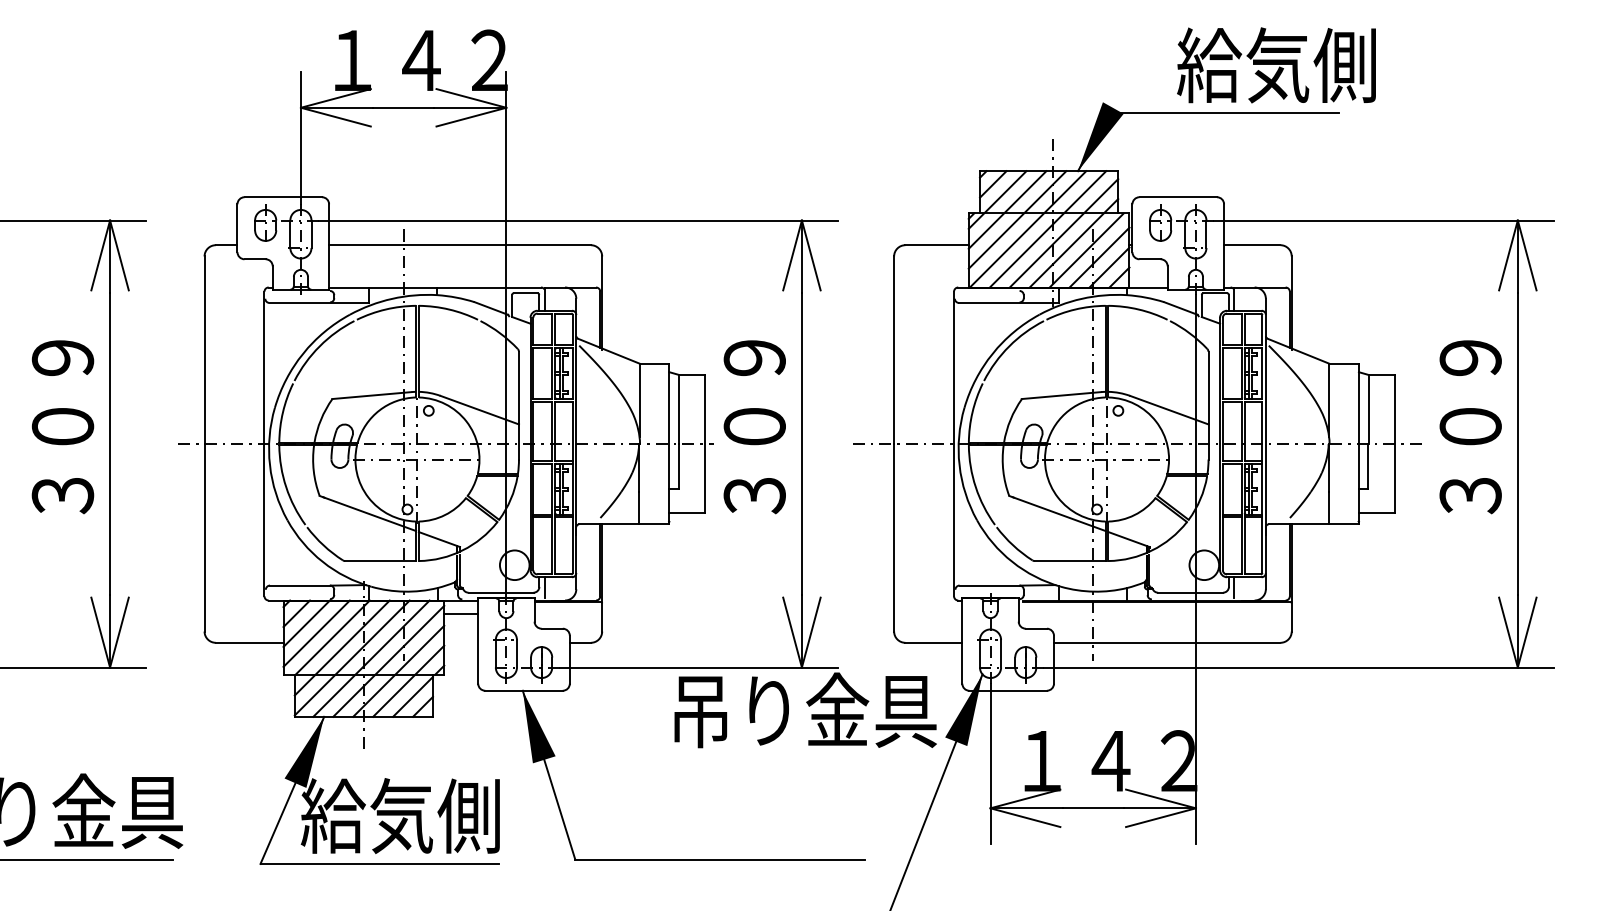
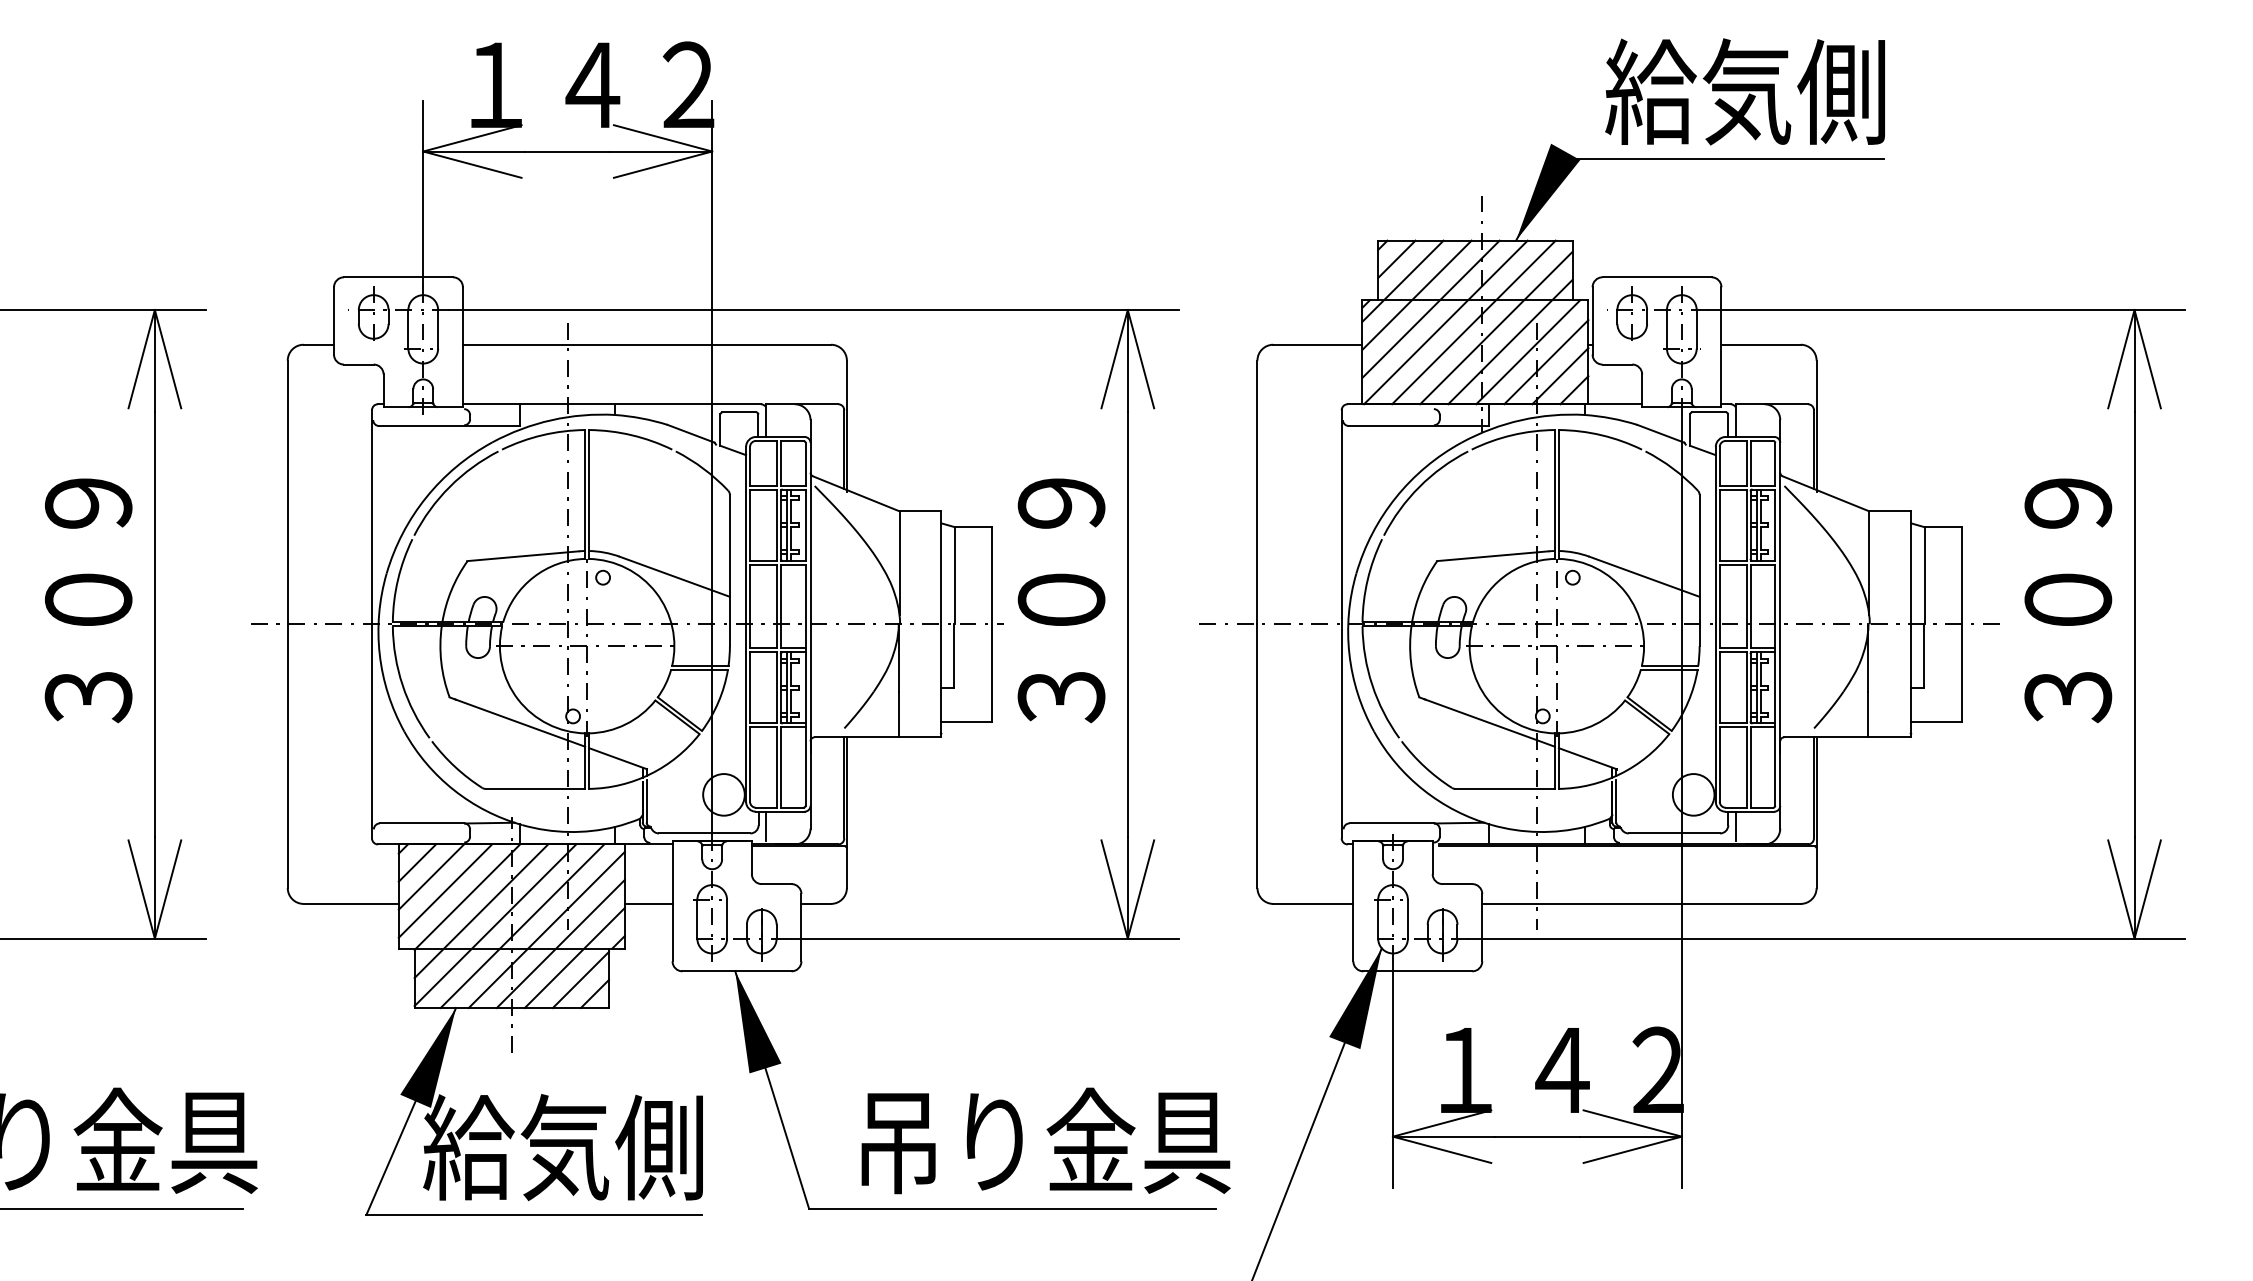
text: (1276, 65) -> (1744, 91), moved
line: (461, 613) -> (648, 903), moved
text: (805, 710) -> (1045, 1140), moved

